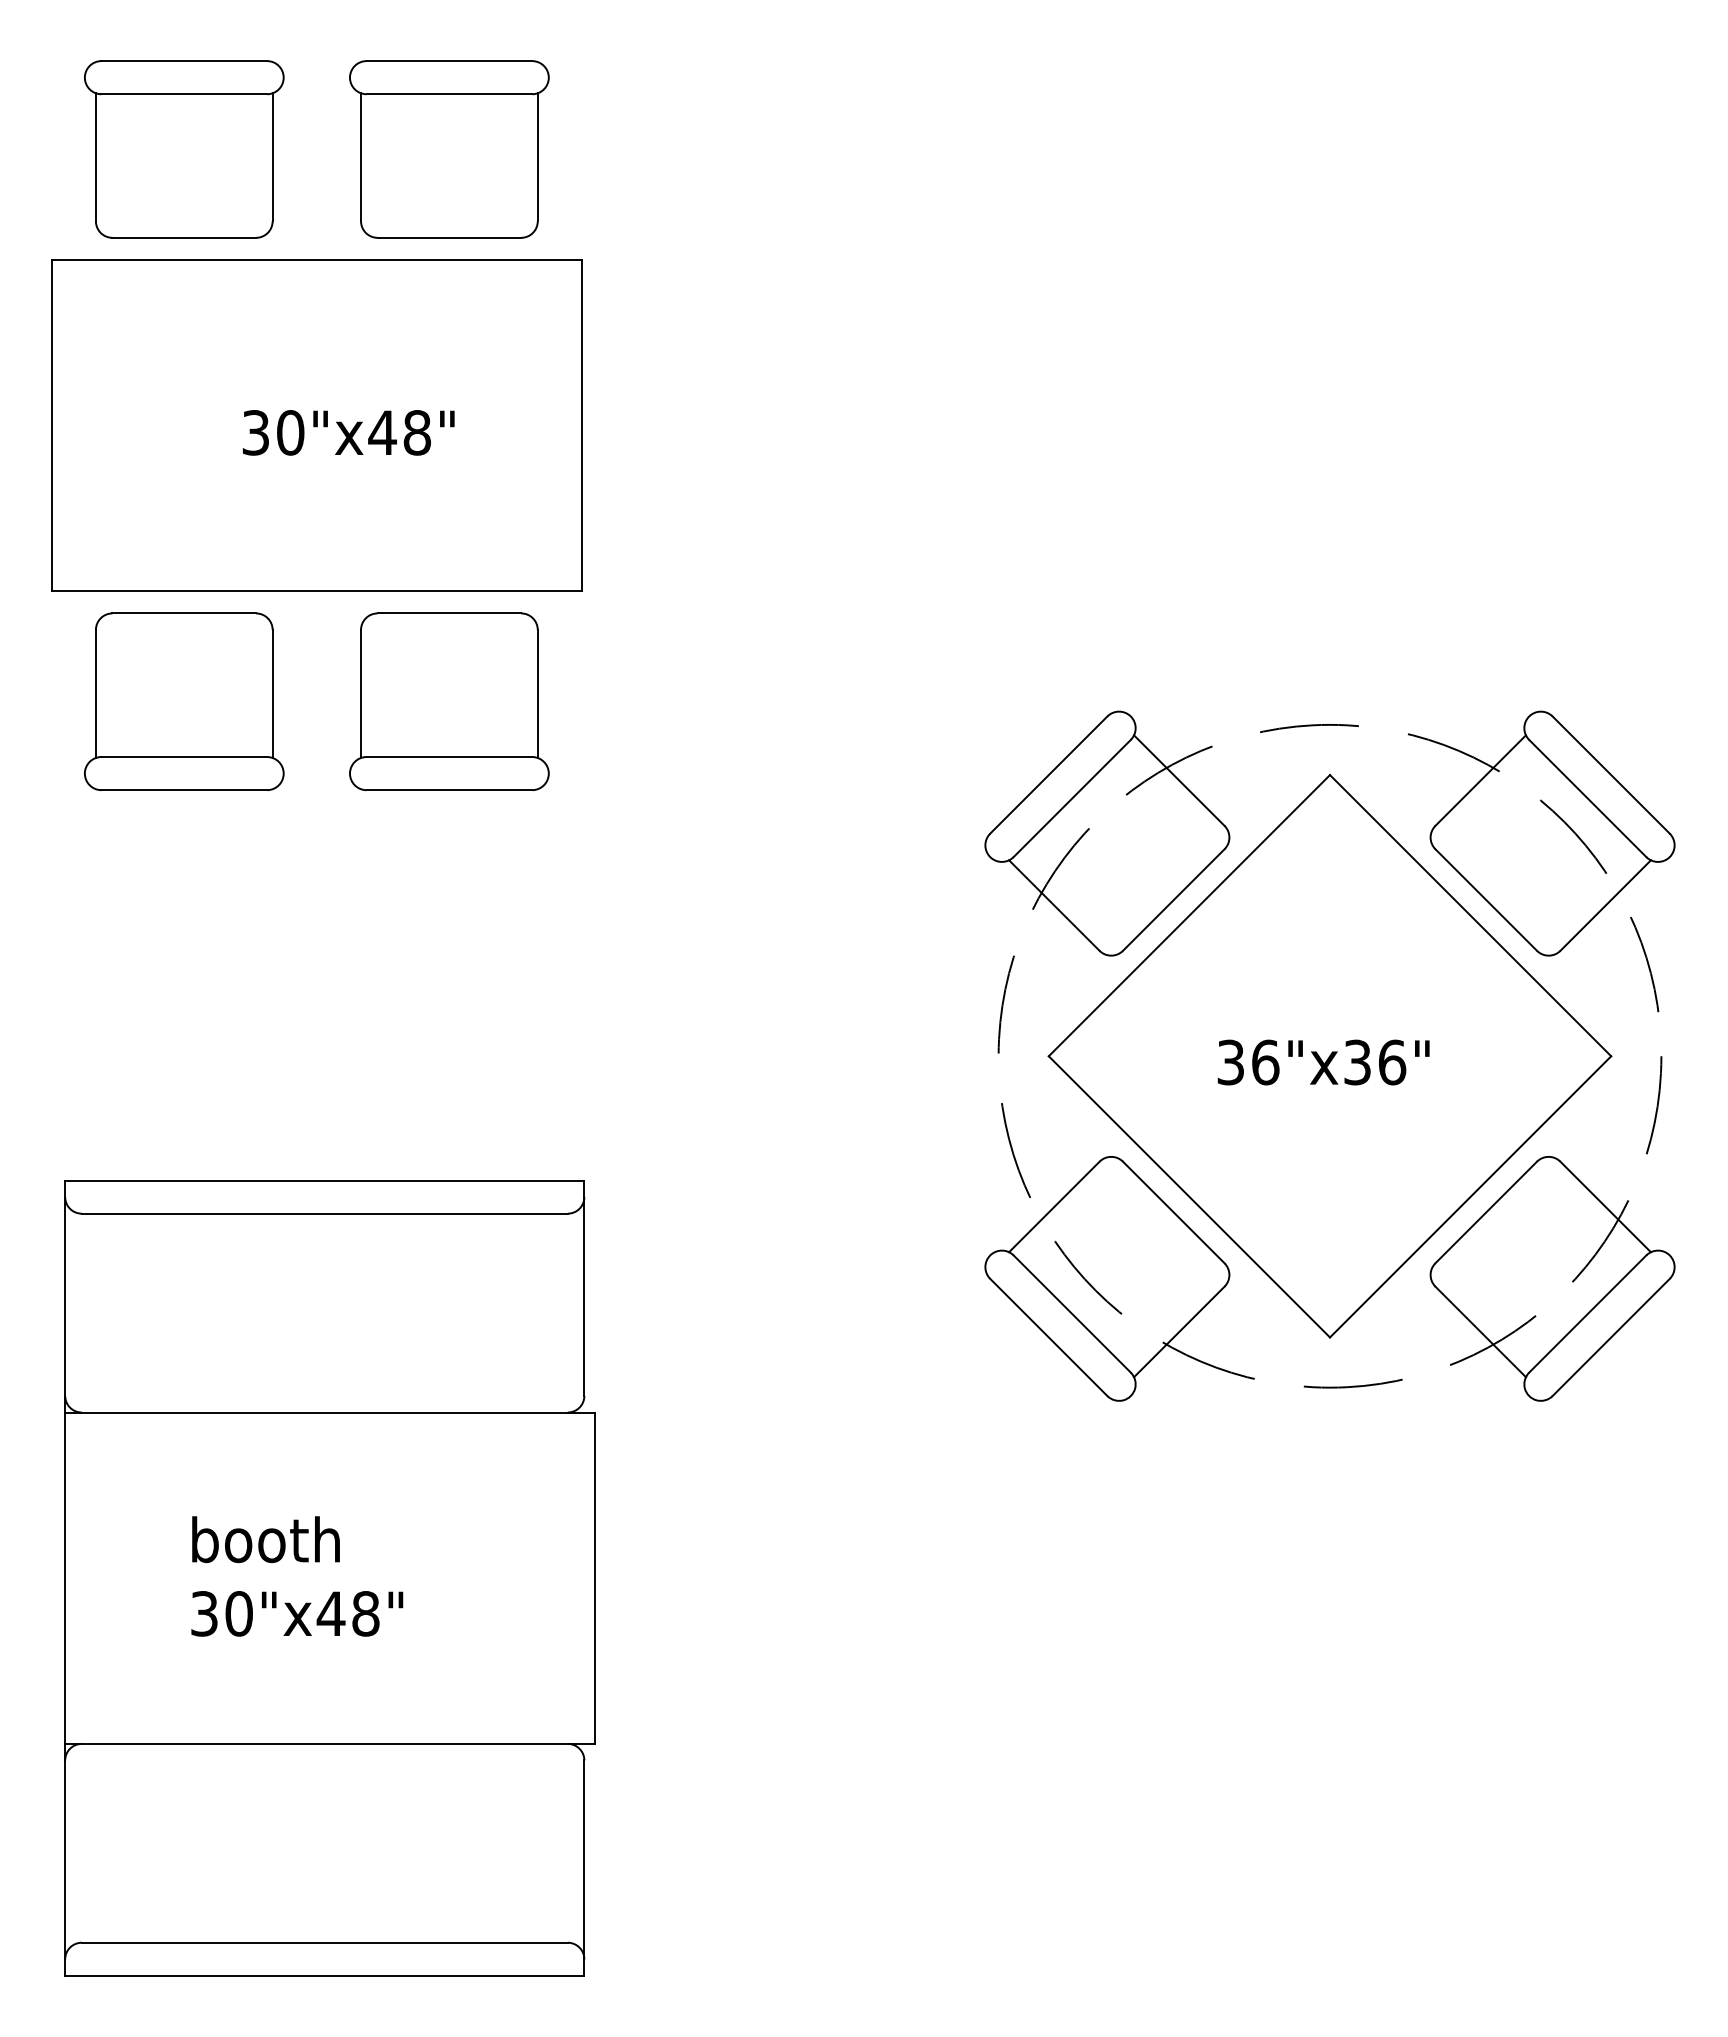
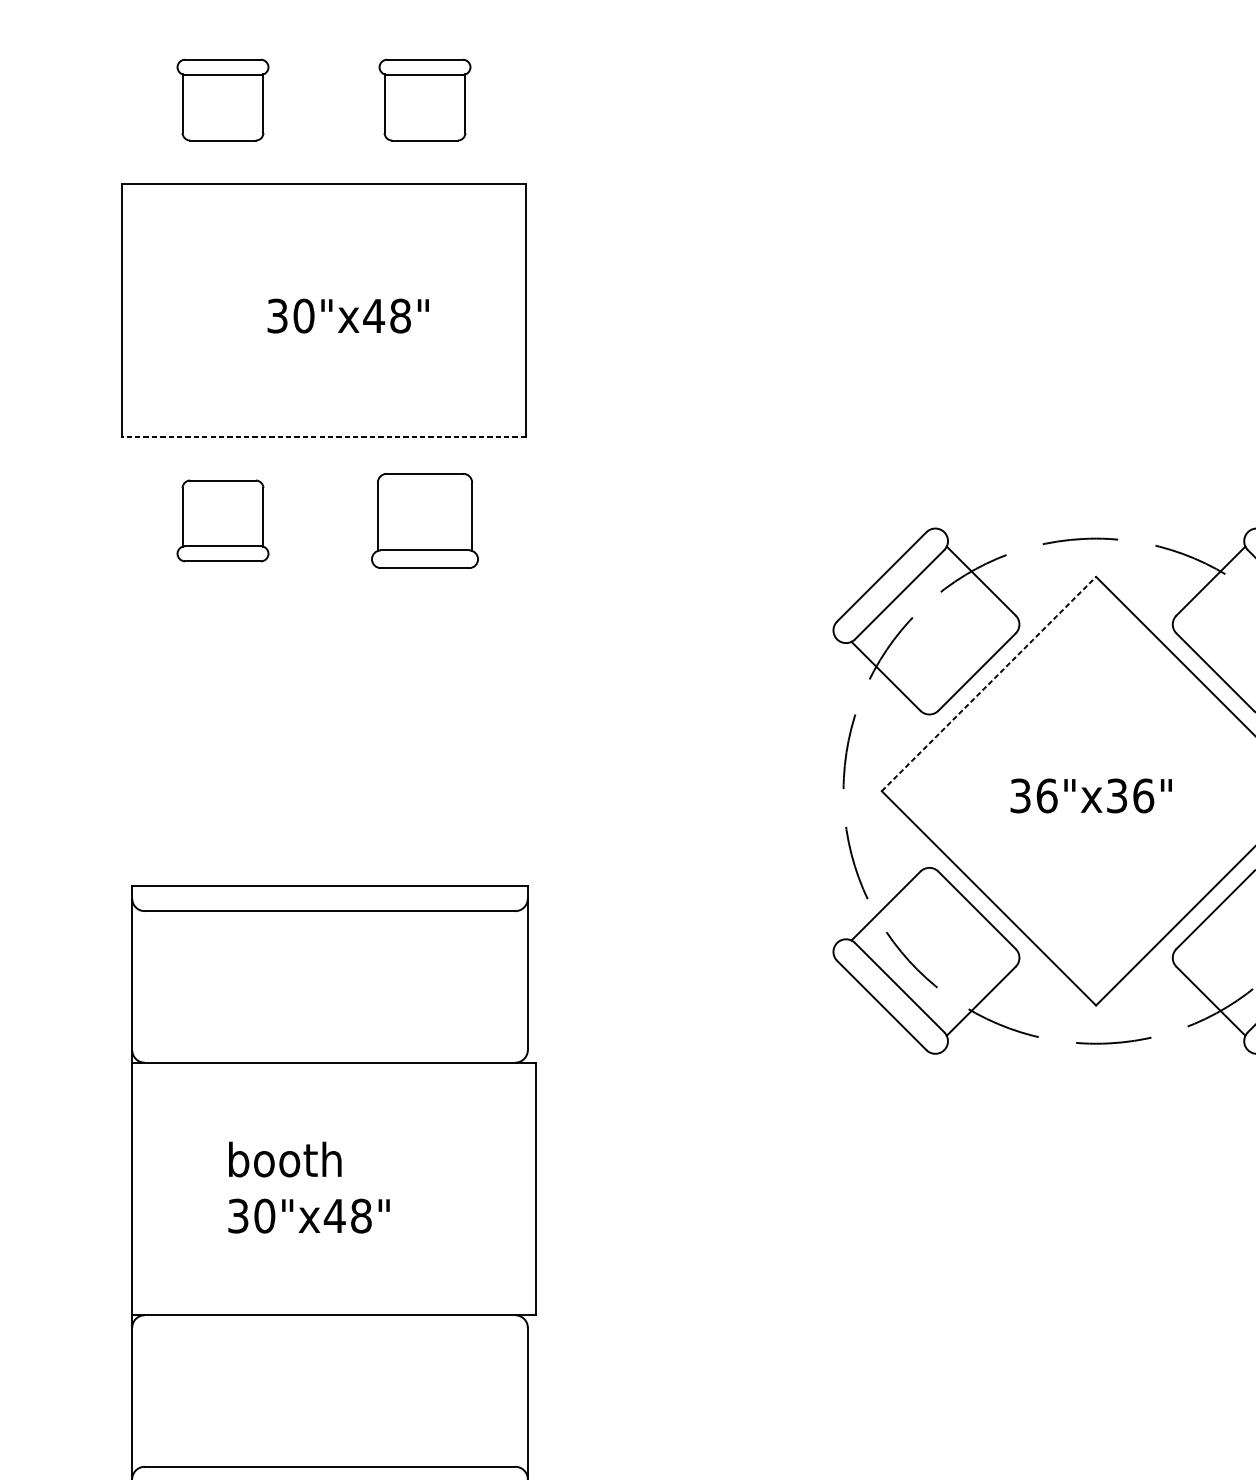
part: (184, 149) -> (223, 100), size x0.6
part: (449, 149) -> (425, 100), size x0.6
line: (316, 591) -> (323, 436), solid -> dashed
part: (184, 701) -> (223, 520), size x0.6
part: (449, 701) -> (425, 520), size x0.7
line: (1189, 915) -> (989, 683), solid -> dashed

